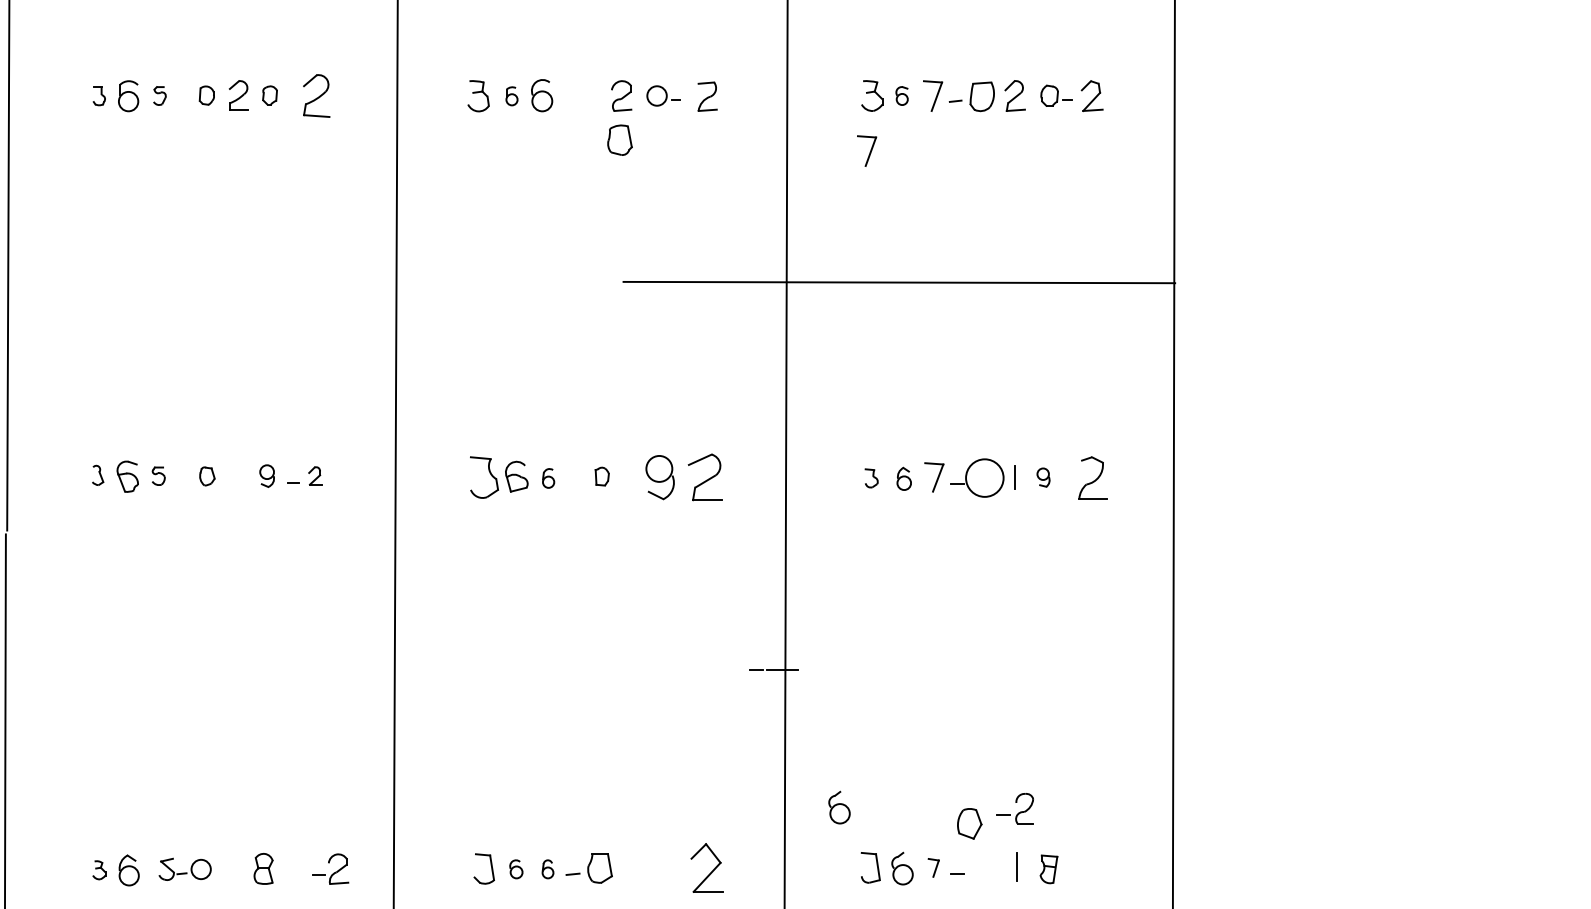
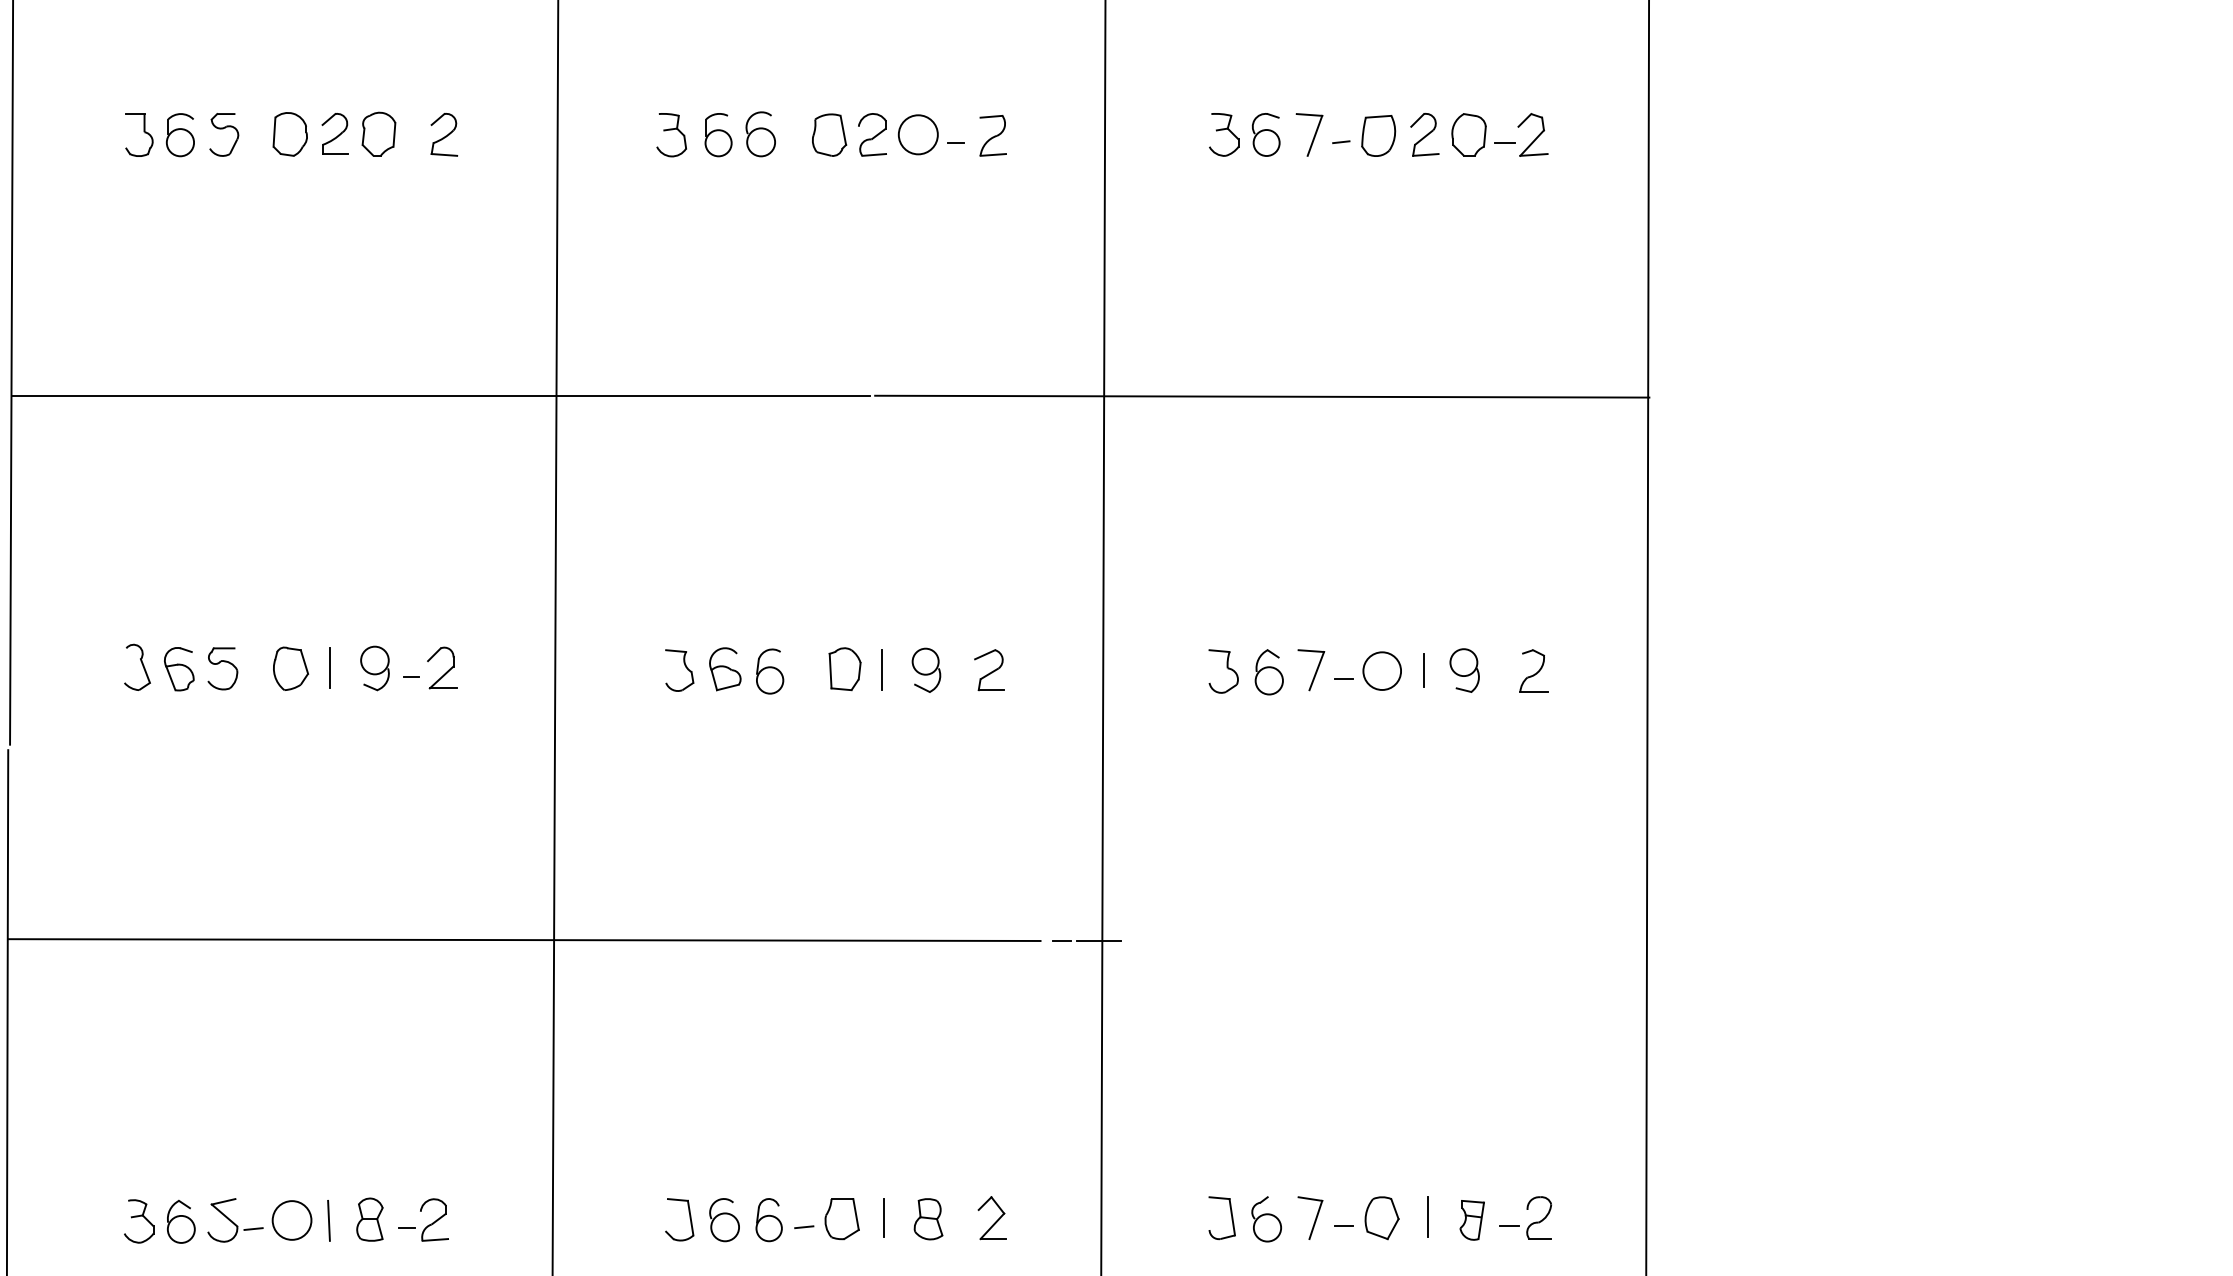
part: (159, 95) -> (223, 134), size x1.67
part: (206, 95) -> (289, 134), size x1.67
part: (269, 95) -> (378, 134), size x1.67
part: (316, 95) -> (444, 134), size x0.71
part: (663, 95) -> (931, 134), size x1.43
part: (901, 95) -> (1265, 134), size x1.67
part: (1056, 95) -> (1482, 134), size x1.43
part: (99, 96) -> (139, 135), size x1.67
part: (511, 96) -> (717, 135), size x1.67
part: (619, 139) -> (828, 134), moved
part: (867, 150) -> (1217, 211), removed
line: (313, 281) -> (439, 395), added
part: (97, 475) -> (136, 667), size x1.67
part: (158, 475) -> (222, 667), size x1.67
line: (235, 475) -> (330, 667), added
part: (266, 475) -> (373, 667), size x1.43
part: (315, 475) -> (442, 667), size x1.67
part: (207, 476) -> (291, 668), size x1.67
part: (602, 476) -> (845, 668), size x1.67
part: (483, 477) -> (678, 670), size x0.71
line: (628, 477) -> (882, 670), added
part: (659, 477) -> (925, 670), size x0.71
part: (704, 477) -> (988, 670), size x0.62
circle: (984, 477) -> (1381, 670), size x0.71
part: (1043, 477) -> (1464, 670), size x1.67
part: (1092, 477) -> (1533, 670), size x0.71
part: (548, 478) -> (769, 671), size x1.67
part: (871, 478) -> (1223, 671), size x1.67
part: (903, 478) -> (1268, 671), size x1.43
line: (373, 669) -> (524, 939), added
part: (839, 807) -> (1178, 1133), removed
part: (1014, 808) -> (1524, 1217), moved
part: (969, 823) -> (1381, 1217), moved
line: (630, 867) -> (884, 1217), added
part: (706, 867) -> (991, 1217), size x0.62
part: (933, 867) -> (1310, 1217), size x1.67
part: (330, 868) -> (423, 1219), moved
part: (661, 868) -> (928, 1219), added
part: (184, 869) -> (258, 1220), size x1.43
line: (234, 869) -> (329, 1220), added
part: (516, 869) -> (724, 1220), size x1.67
part: (547, 869) -> (768, 1220), size x1.67
part: (99, 870) -> (139, 1221), size x1.67

